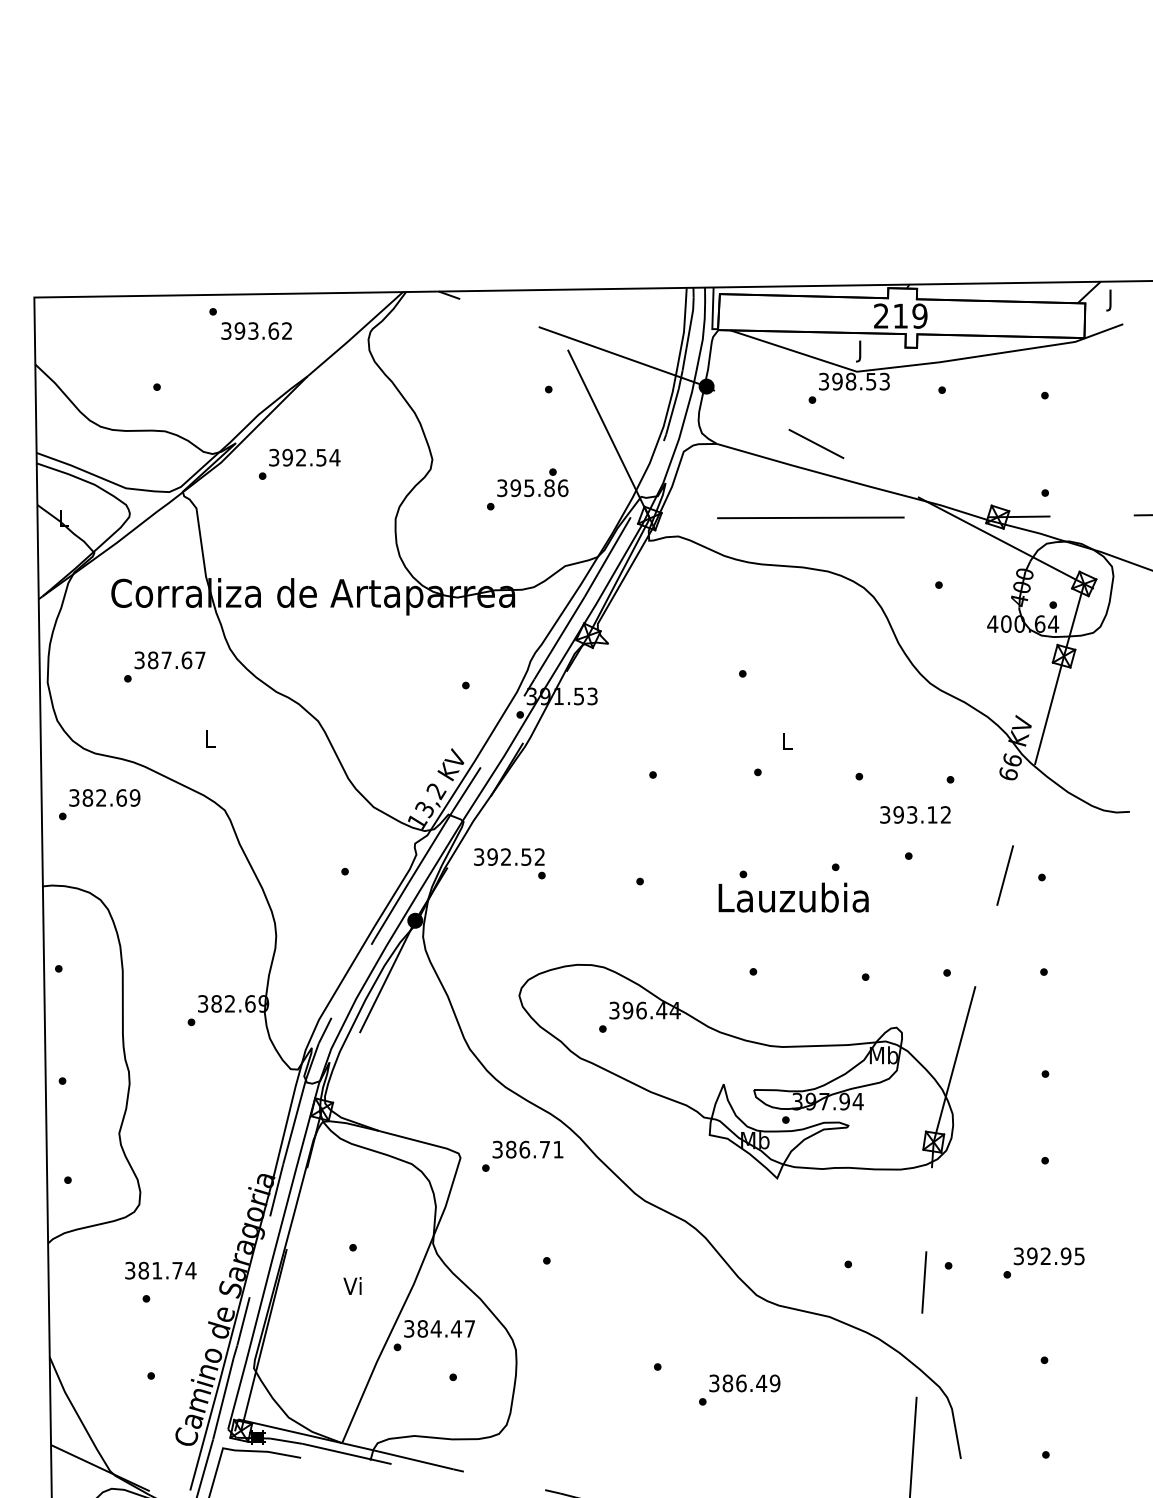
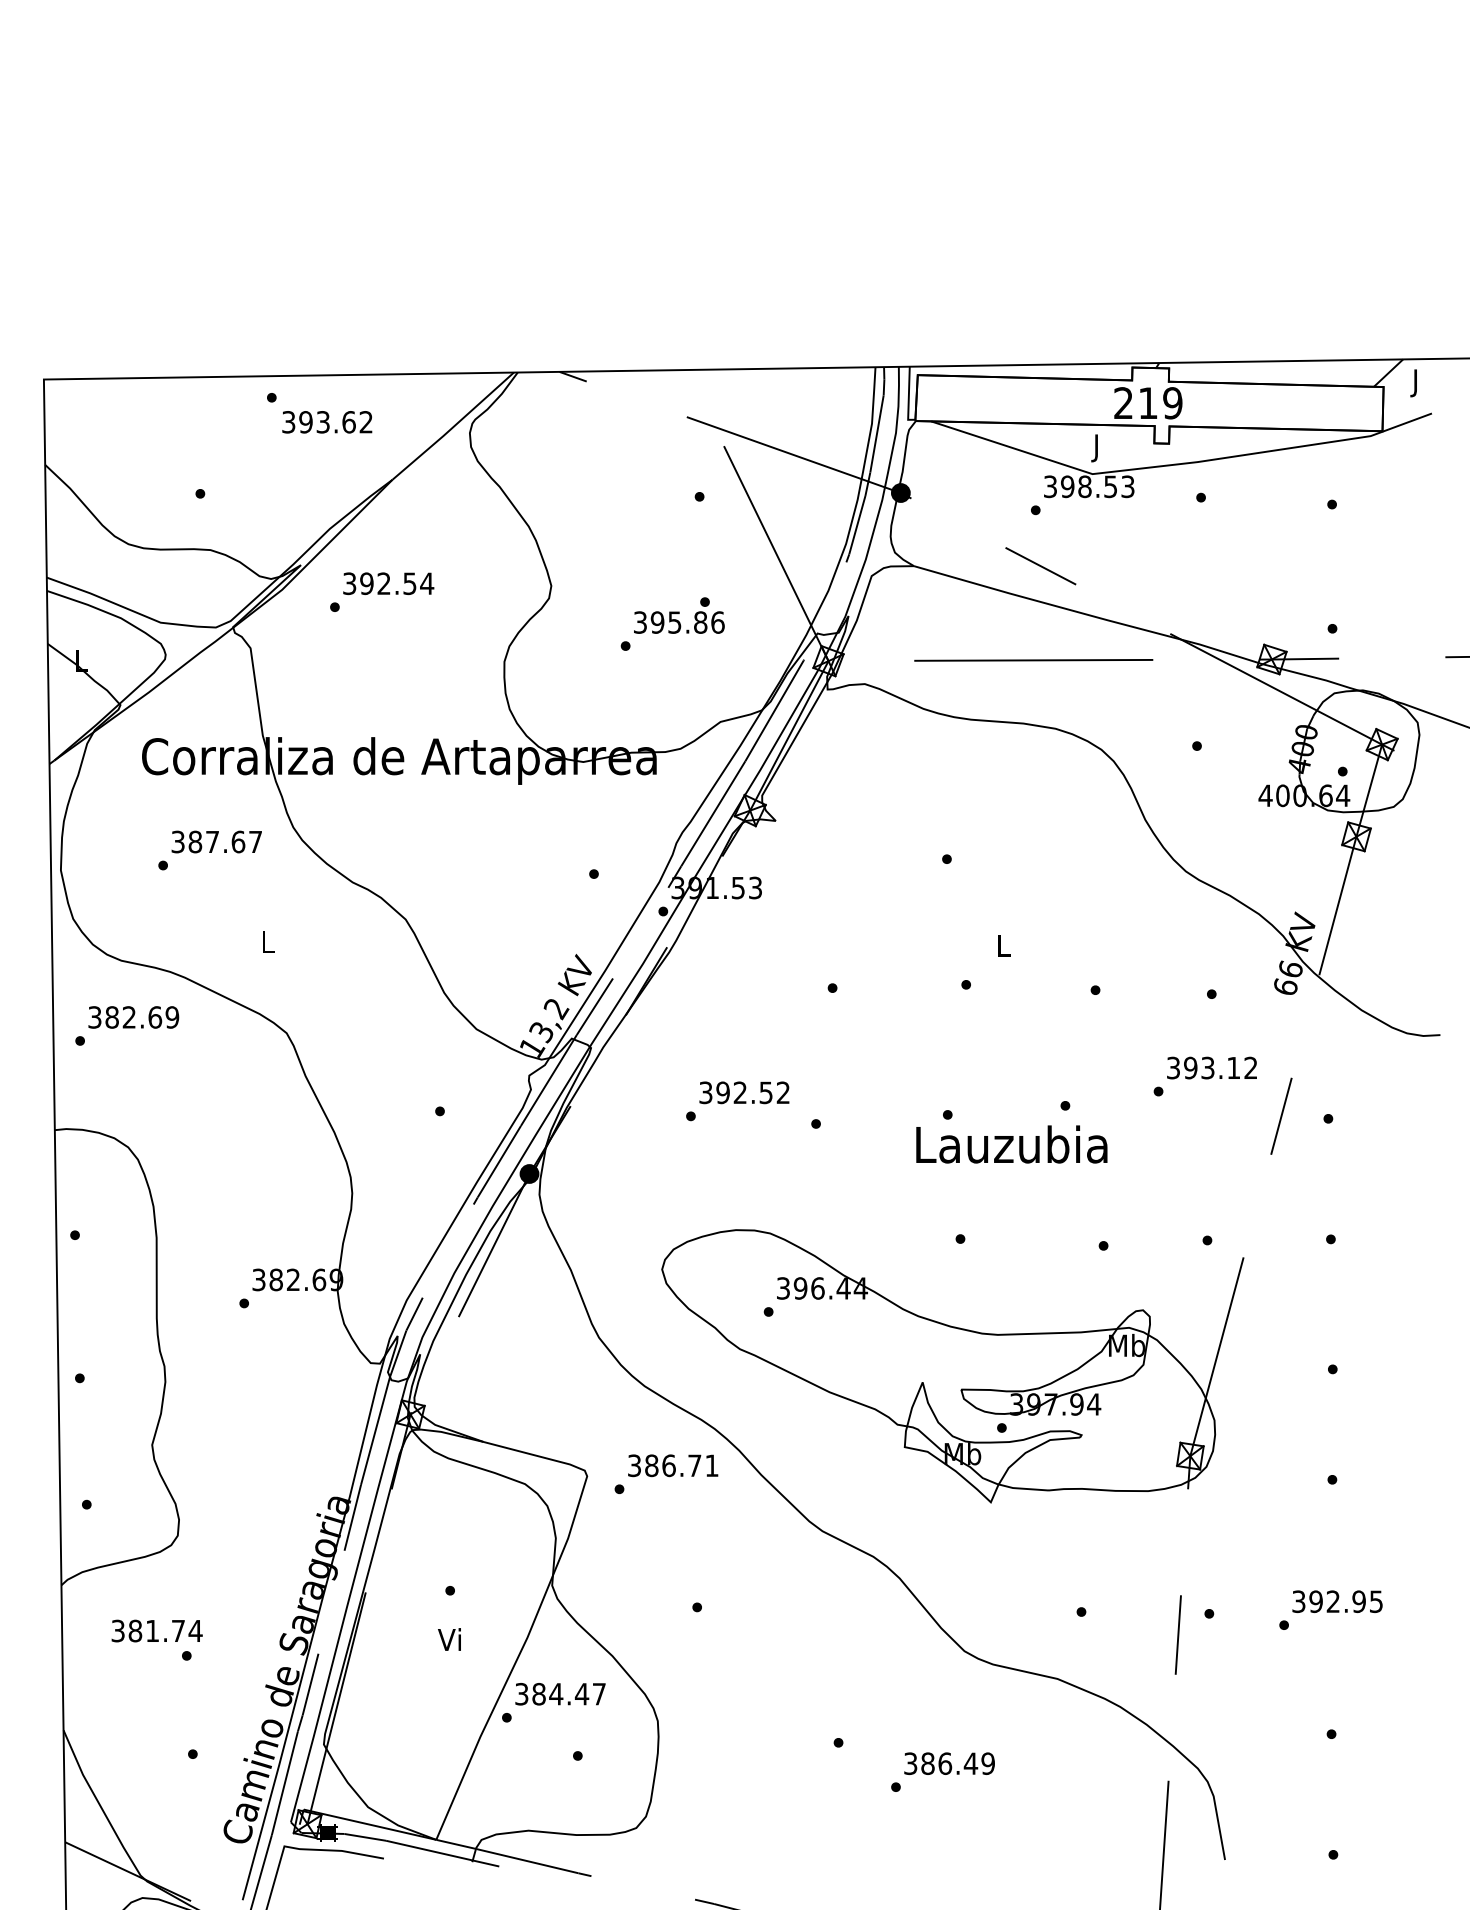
text: (915, 814) -> (1211, 1067), moved
text: (509, 856) -> (744, 1092), moved
text: (160, 1270) -> (156, 1630), moved

